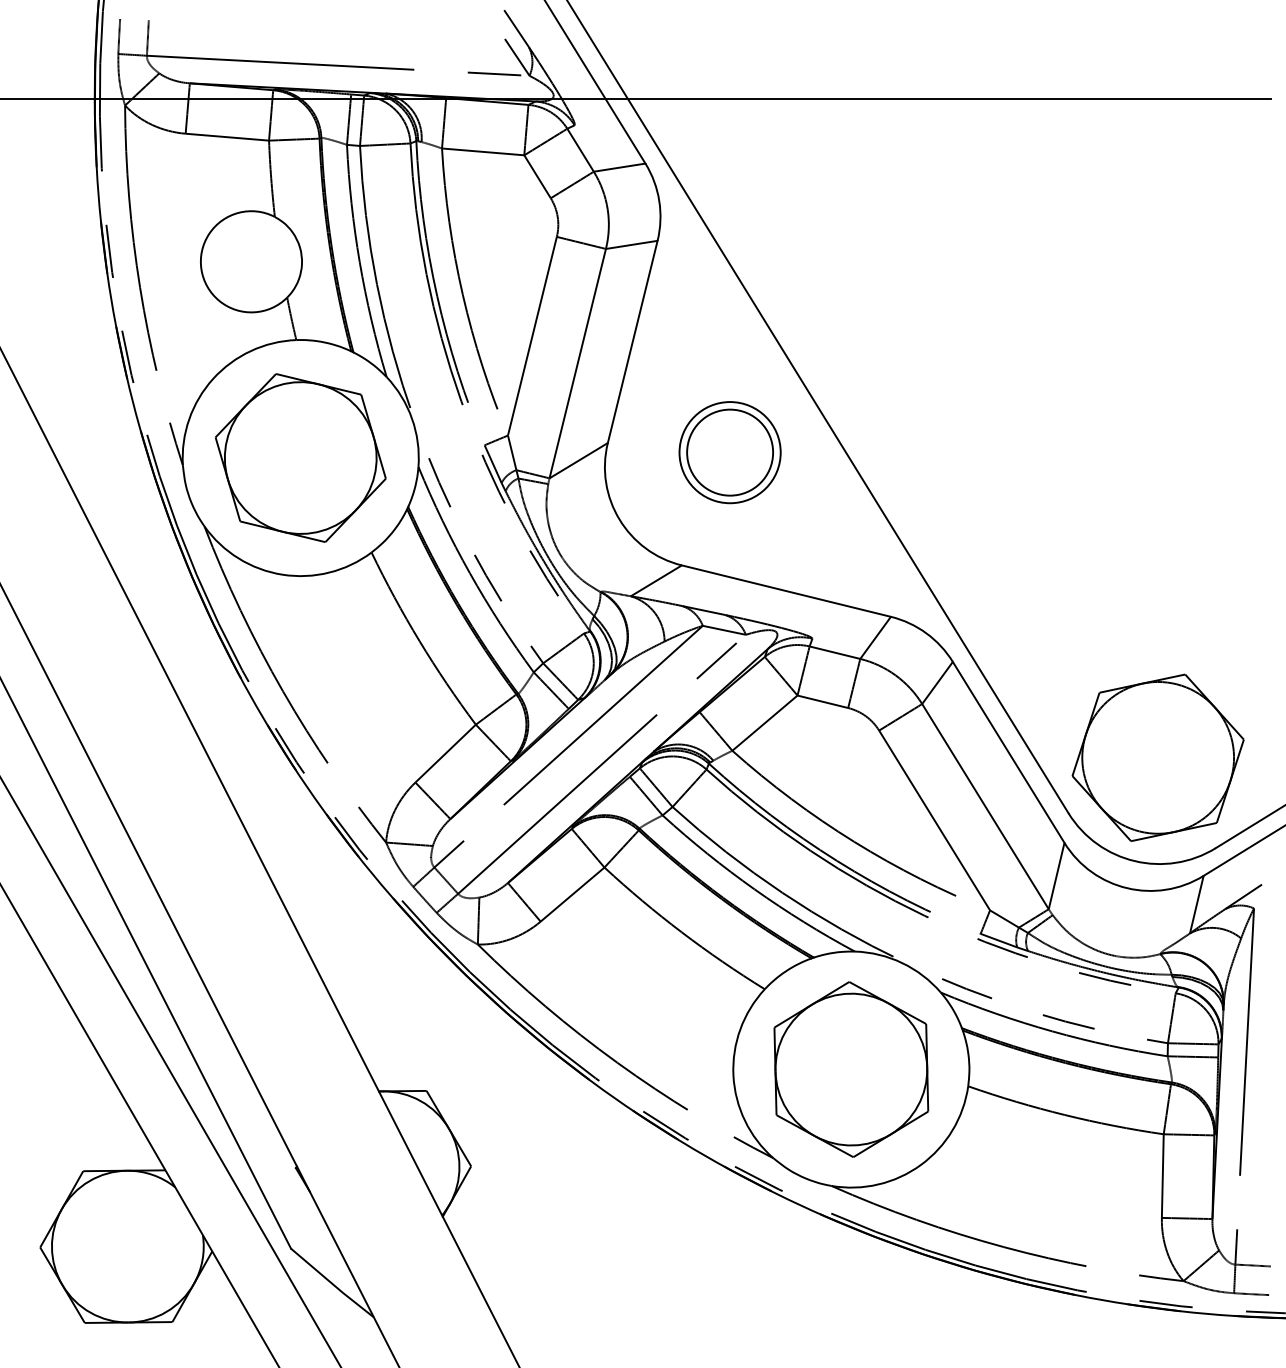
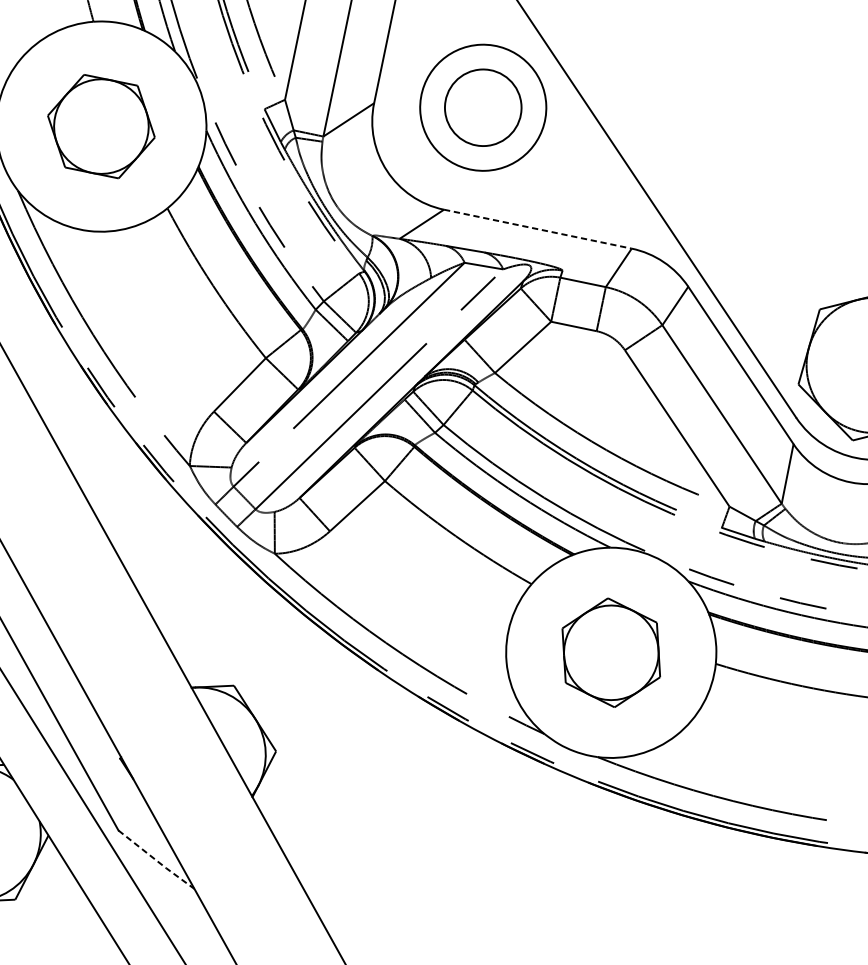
circle: (729, 452) -> (482, 107), size x1.4
part: (300, 457) -> (101, 126), size x0.7
line: (786, 591) -> (537, 229), solid -> dashed
part: (851, 1069) -> (611, 652), size x0.7
line: (332, 1284) -> (156, 861), solid -> dashed

